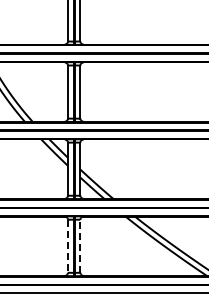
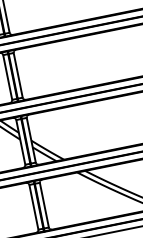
line: (80, 245) -> (44, 204), dashed -> solid
line: (67, 246) -> (33, 207), dashed -> solid

